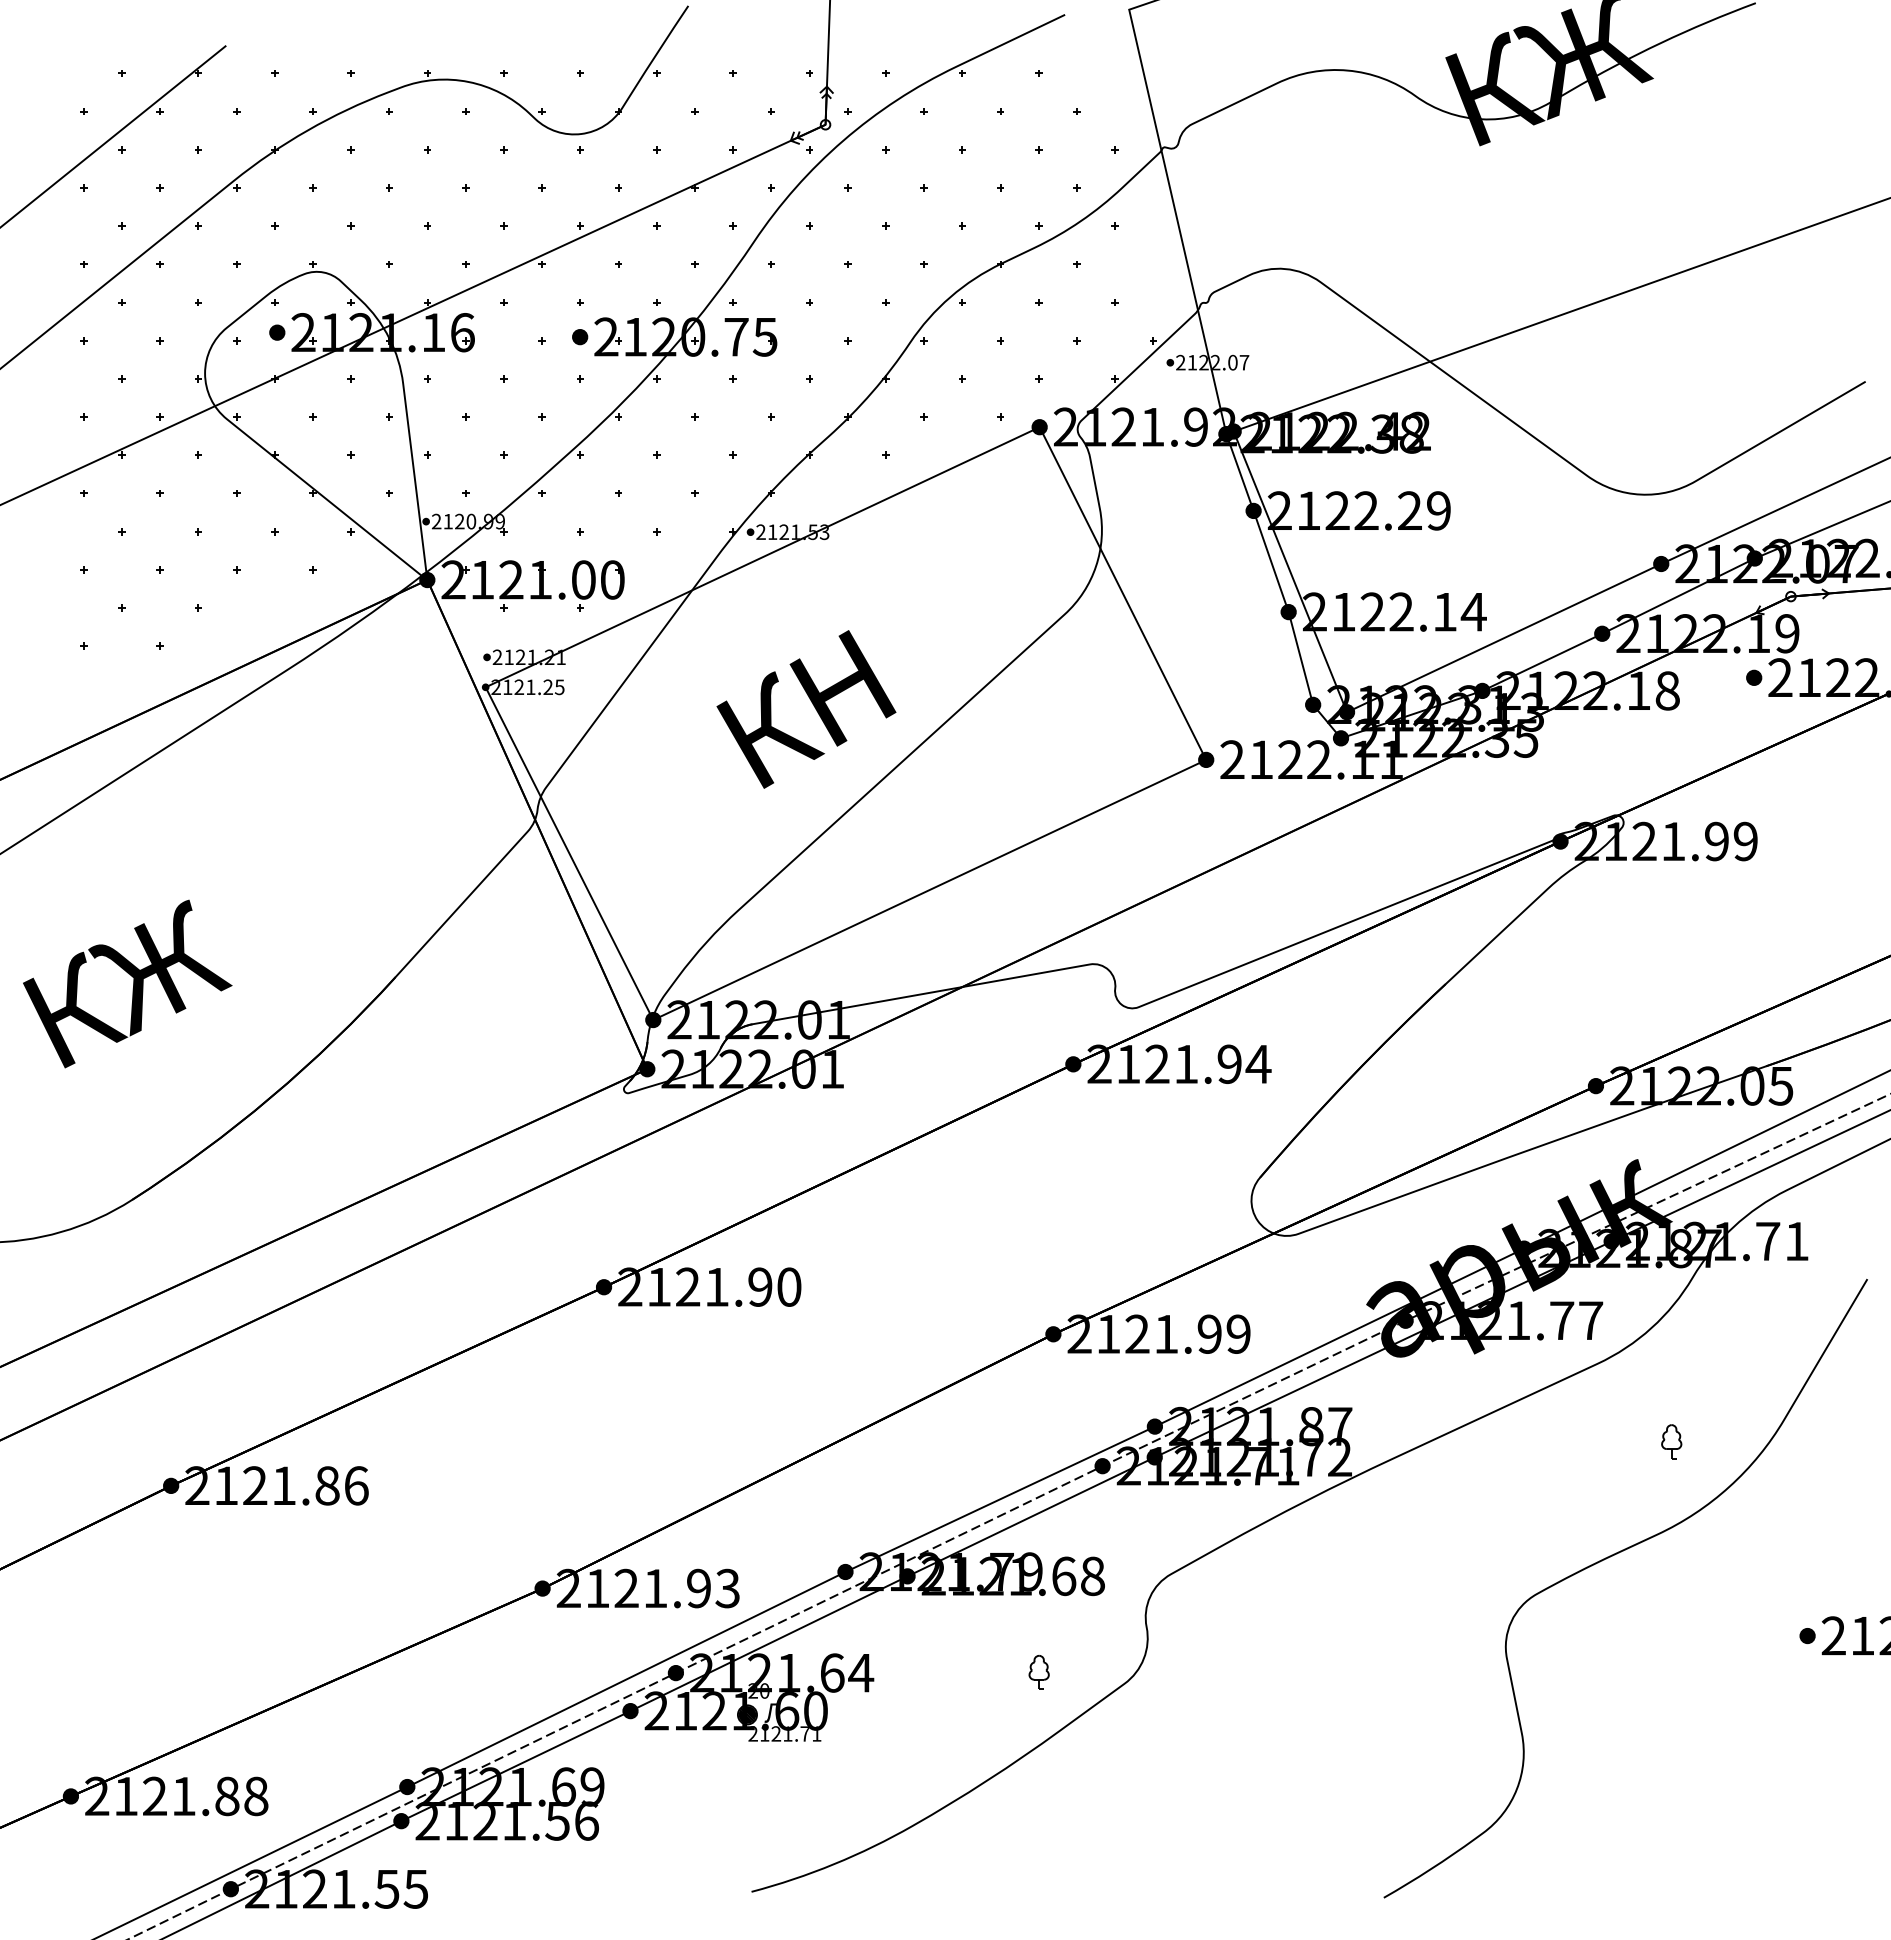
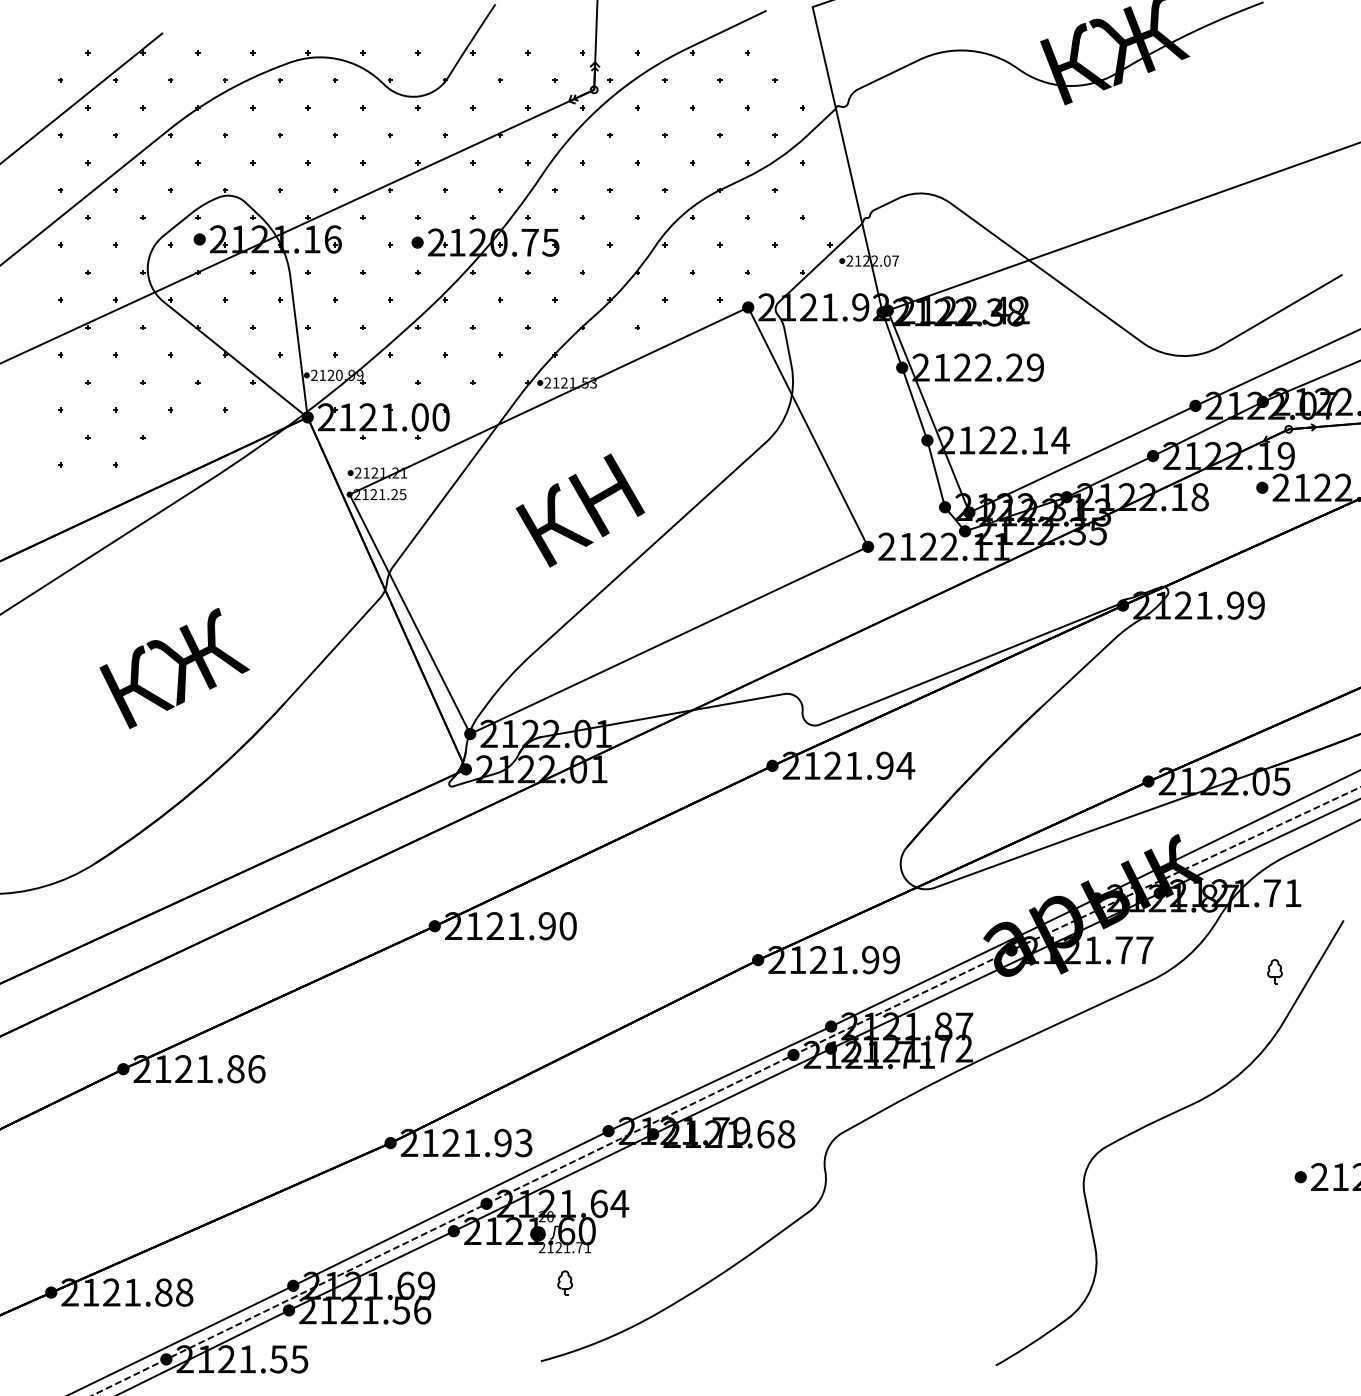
text: (127, 983) -> (174, 668), moved
part: (1671, 1441) -> (1274, 971), moved
part: (1038, 1672) -> (564, 1283), moved

